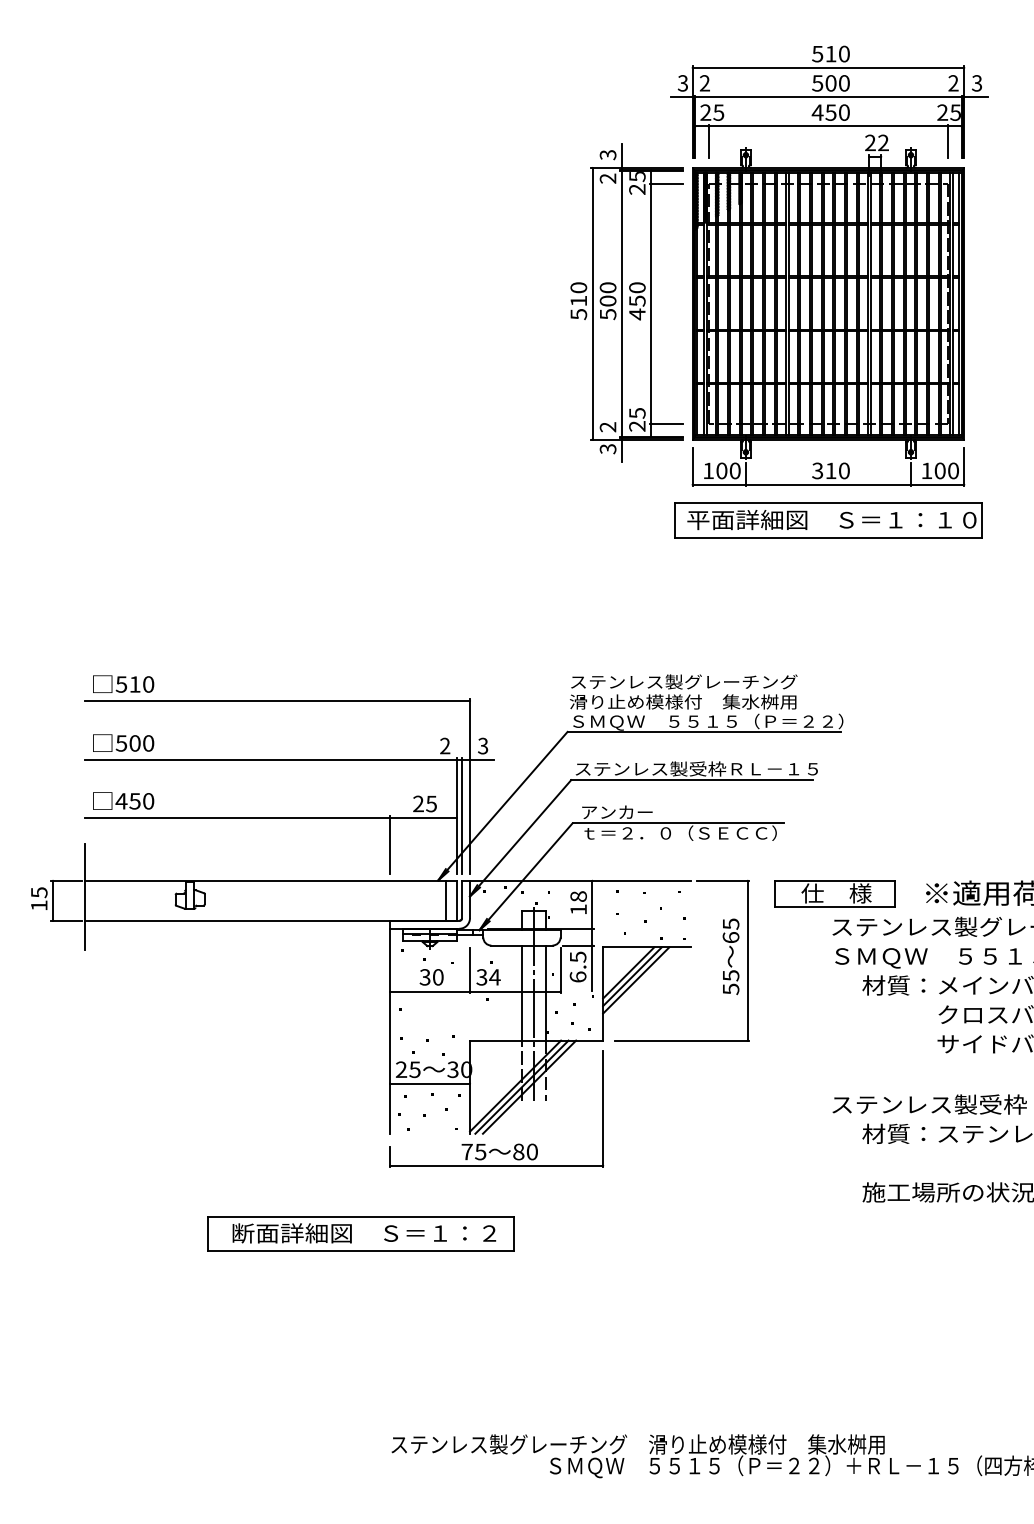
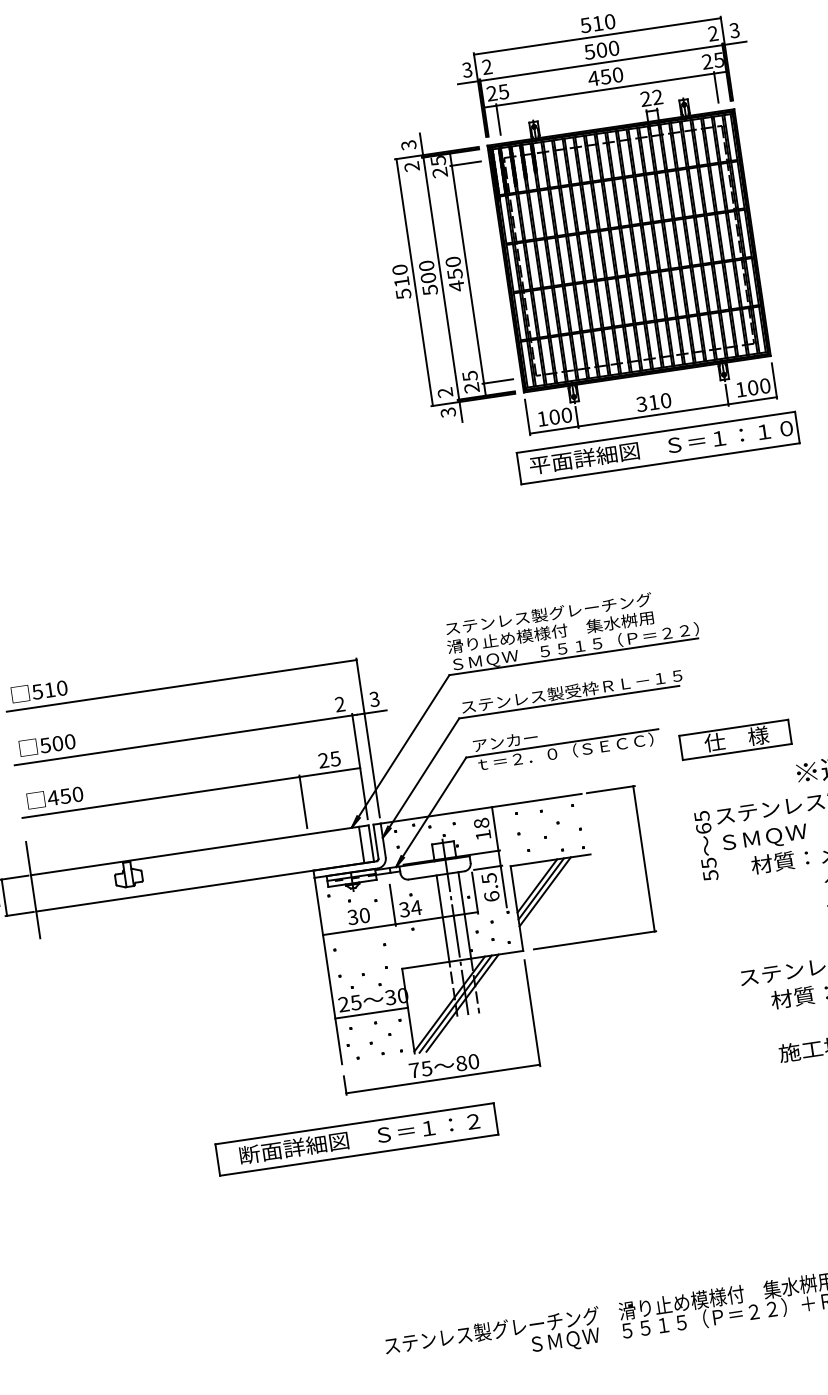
line: (462, 815) -> (365, 765), removed
part: (834, 893) -> (734, 739), moved
text: (730, 956) -> (705, 845), moved
part: (360, 1233) -> (356, 1138), moved

